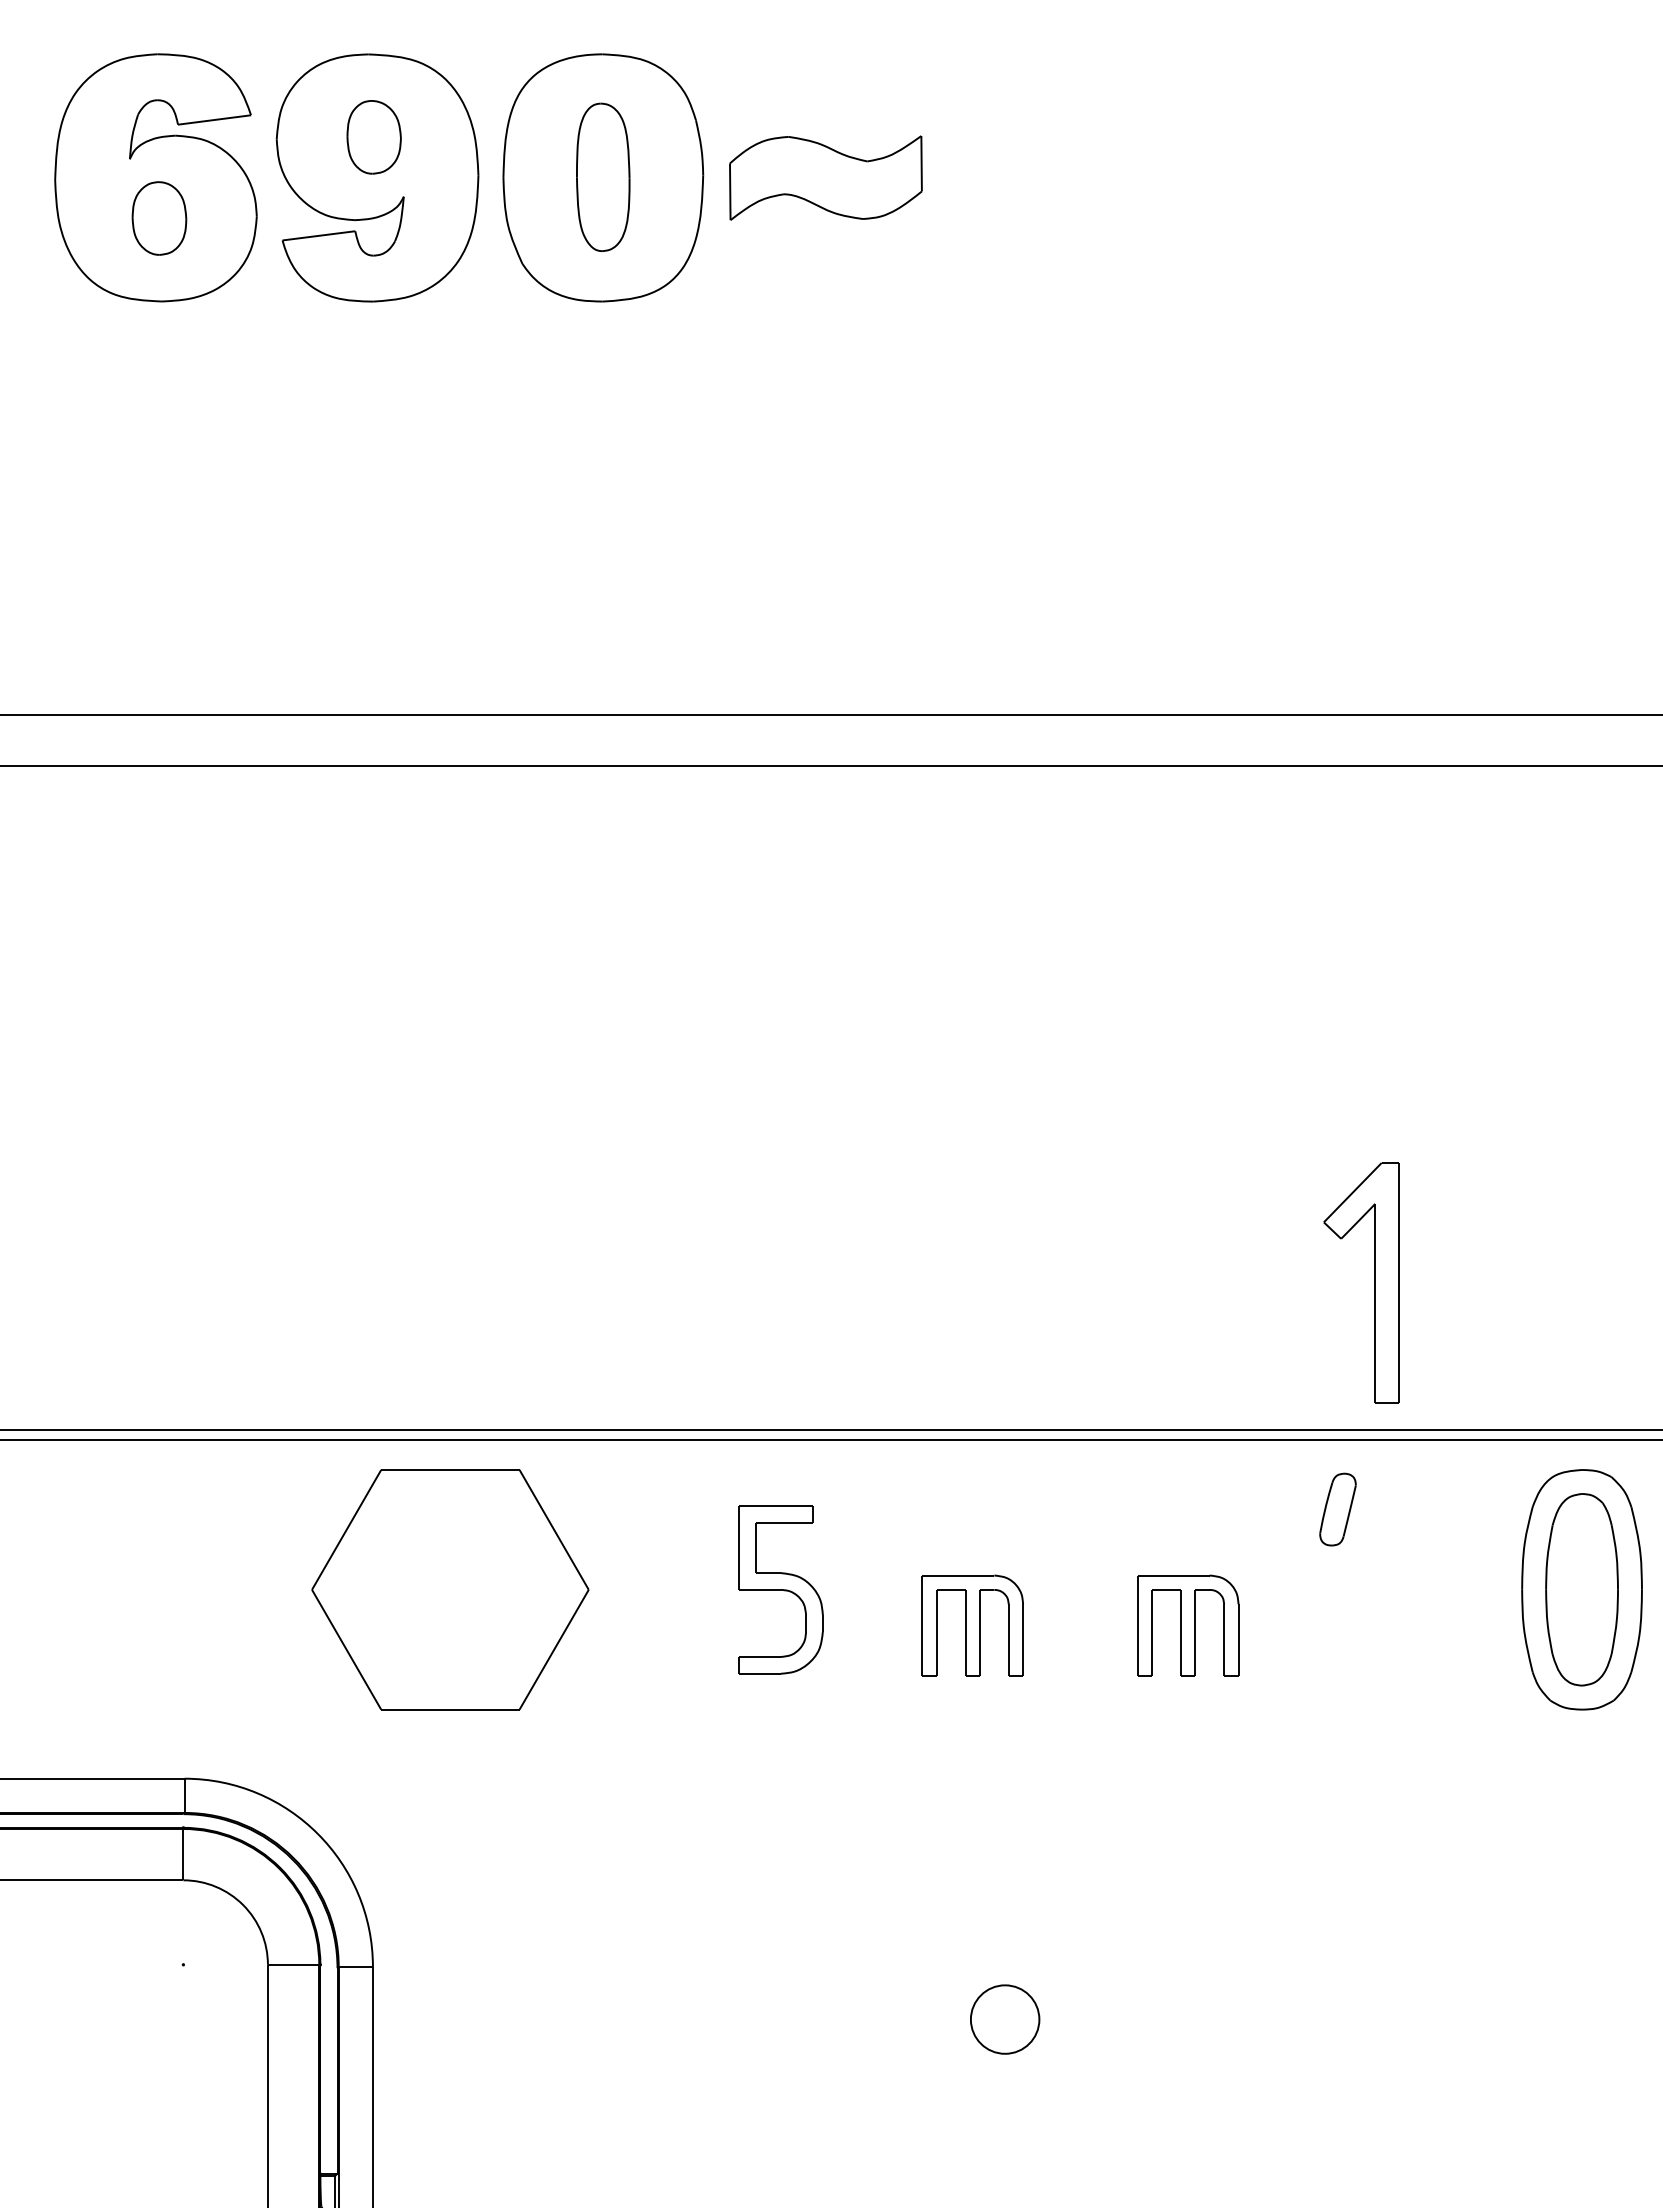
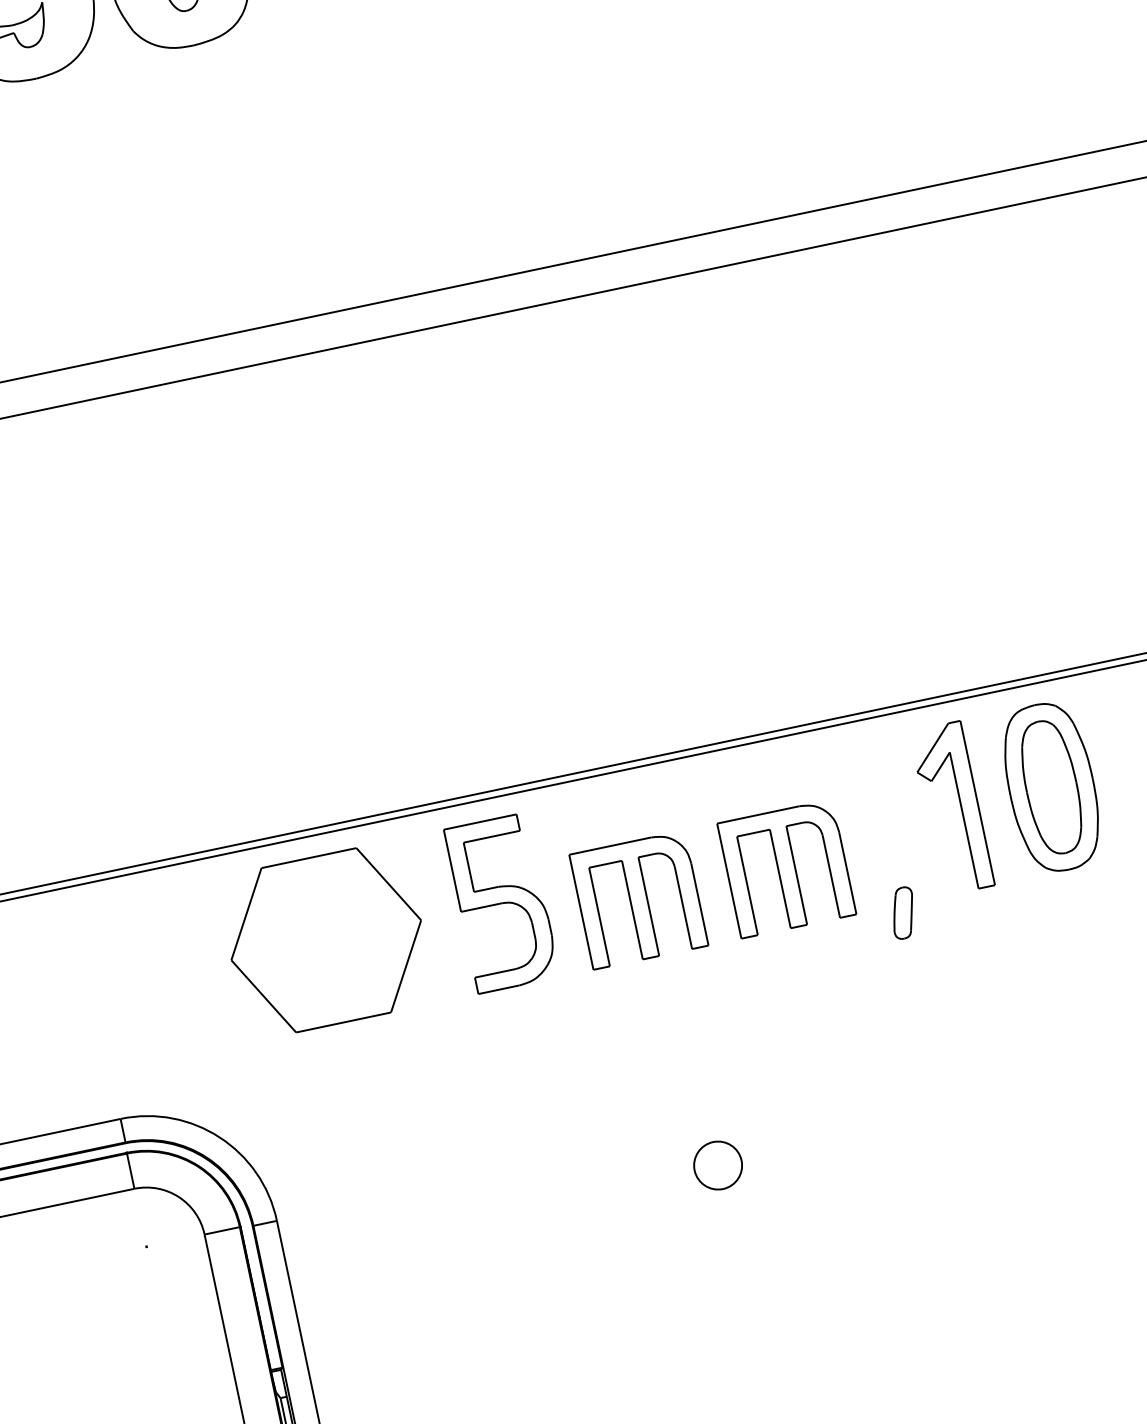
part: (1374, 1282) -> (960, 806), moved
part: (1337, 1509) -> (902, 913), moved
part: (450, 1589) -> (326, 940), moved
part: (780, 1589) -> (501, 903), size x1.43
part: (972, 1625) -> (638, 900), size x1.67
part: (1187, 1625) -> (786, 868), size x1.67

